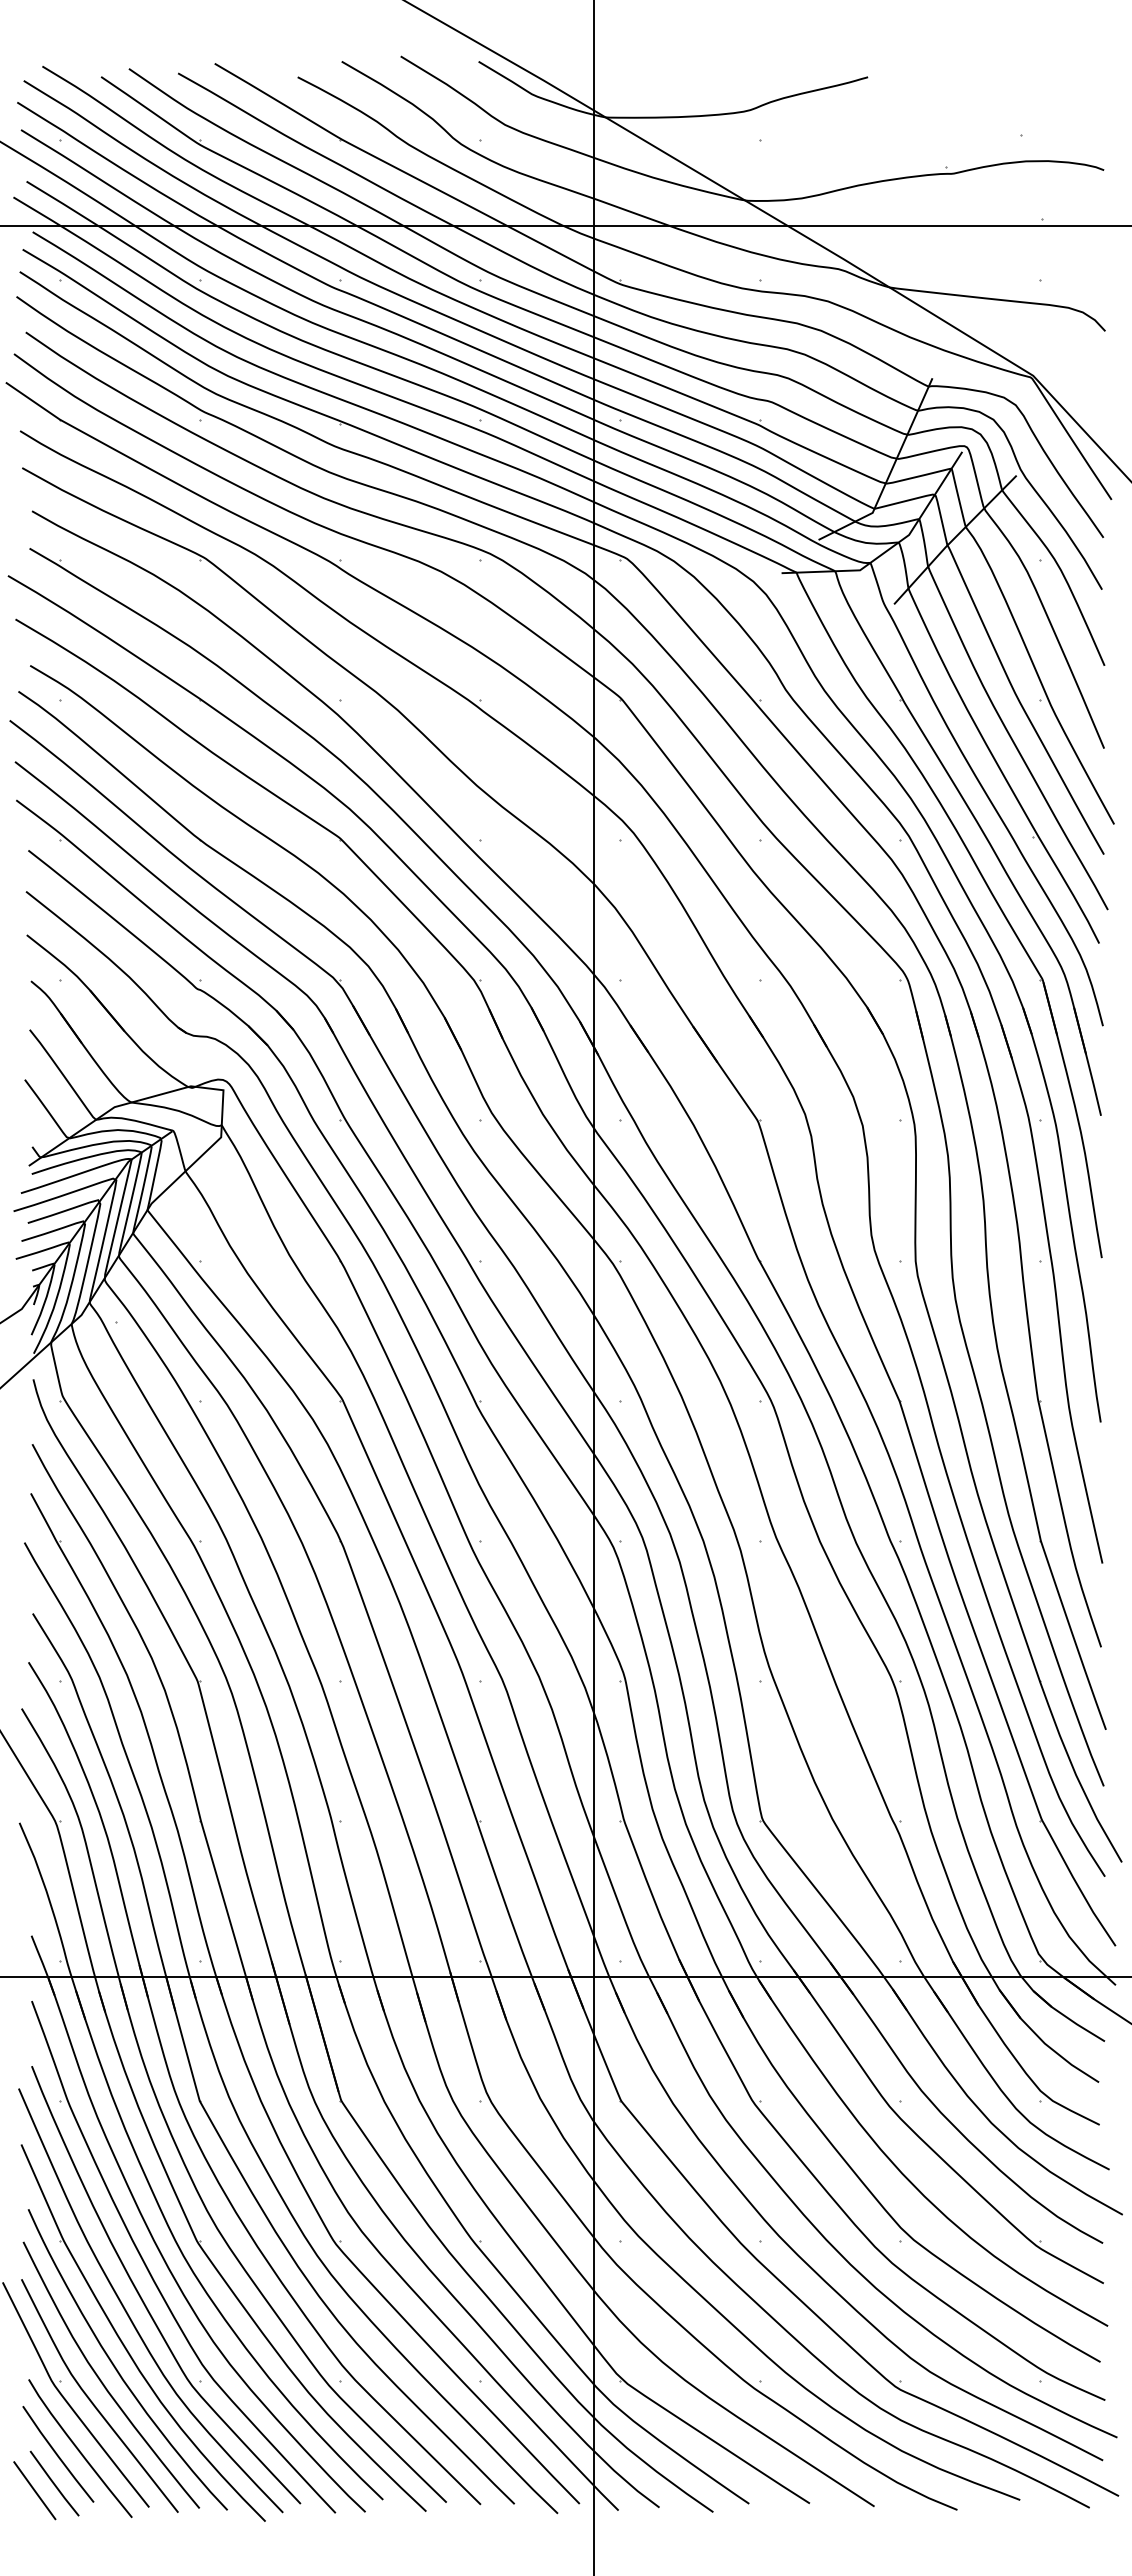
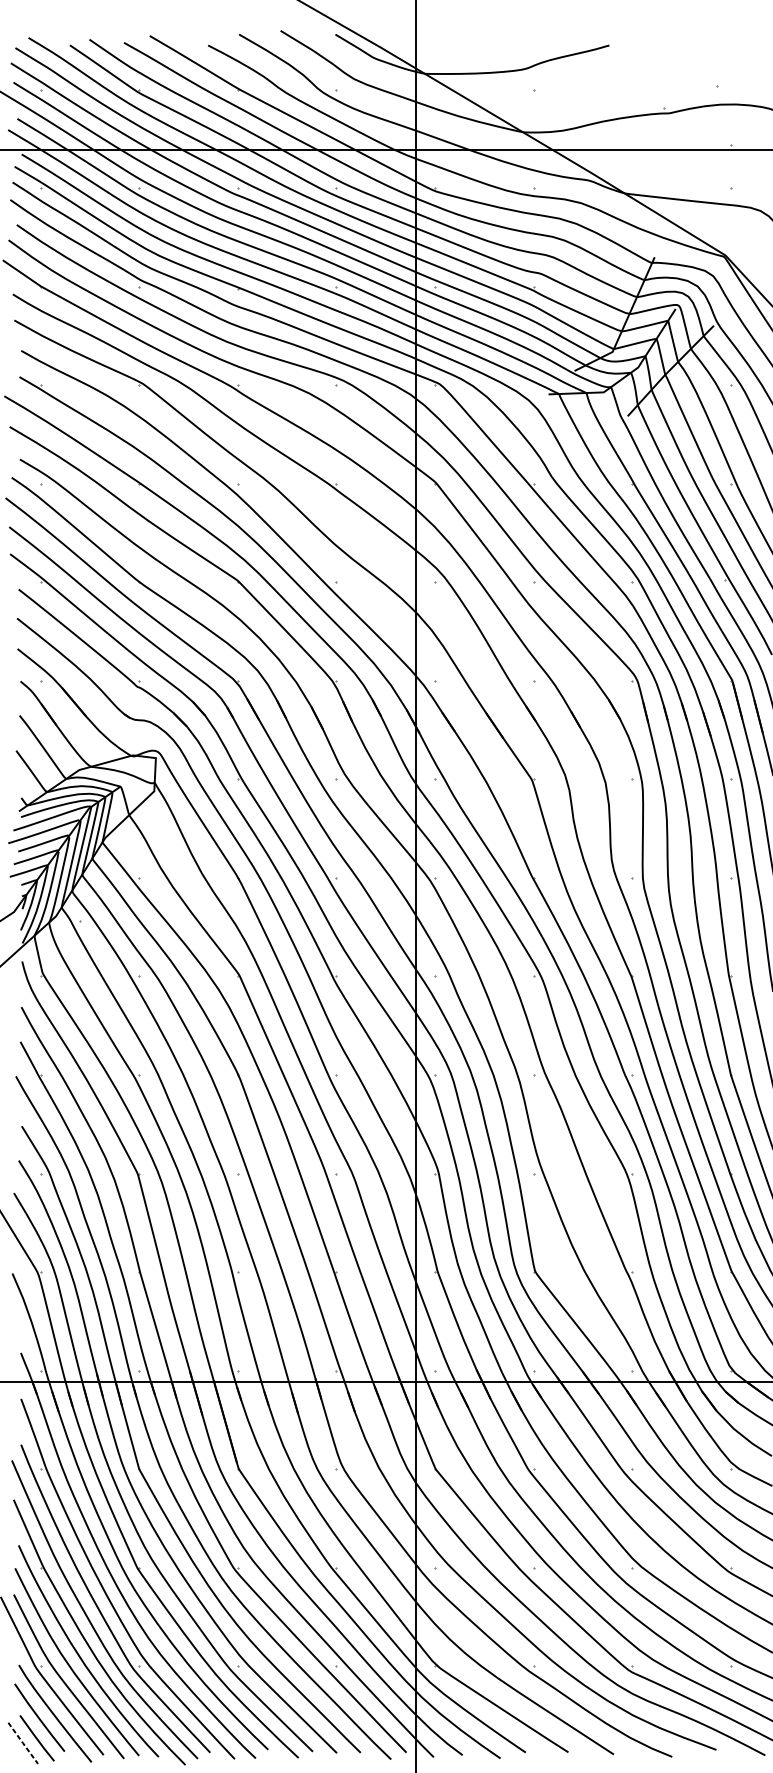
line: (34, 2490) -> (22, 1743), solid -> dashed

